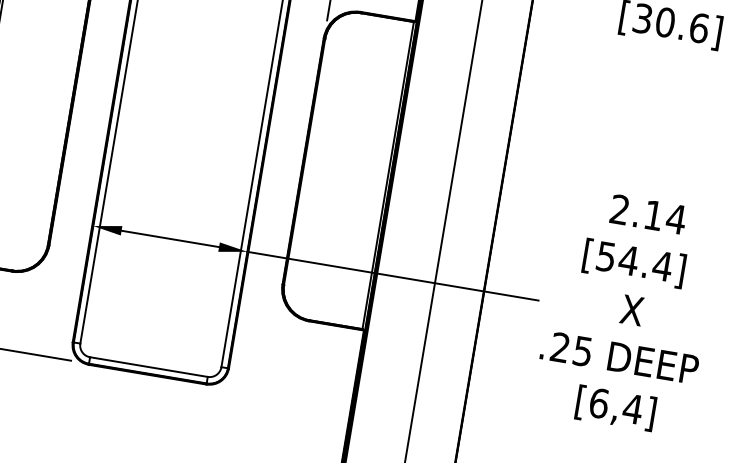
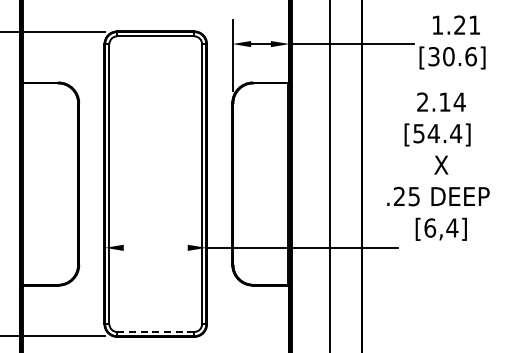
line: (170, 238) -> (155, 247), removed
text: (627, 311) -> (438, 166), moved
line: (148, 366) -> (155, 331), solid -> dashed

